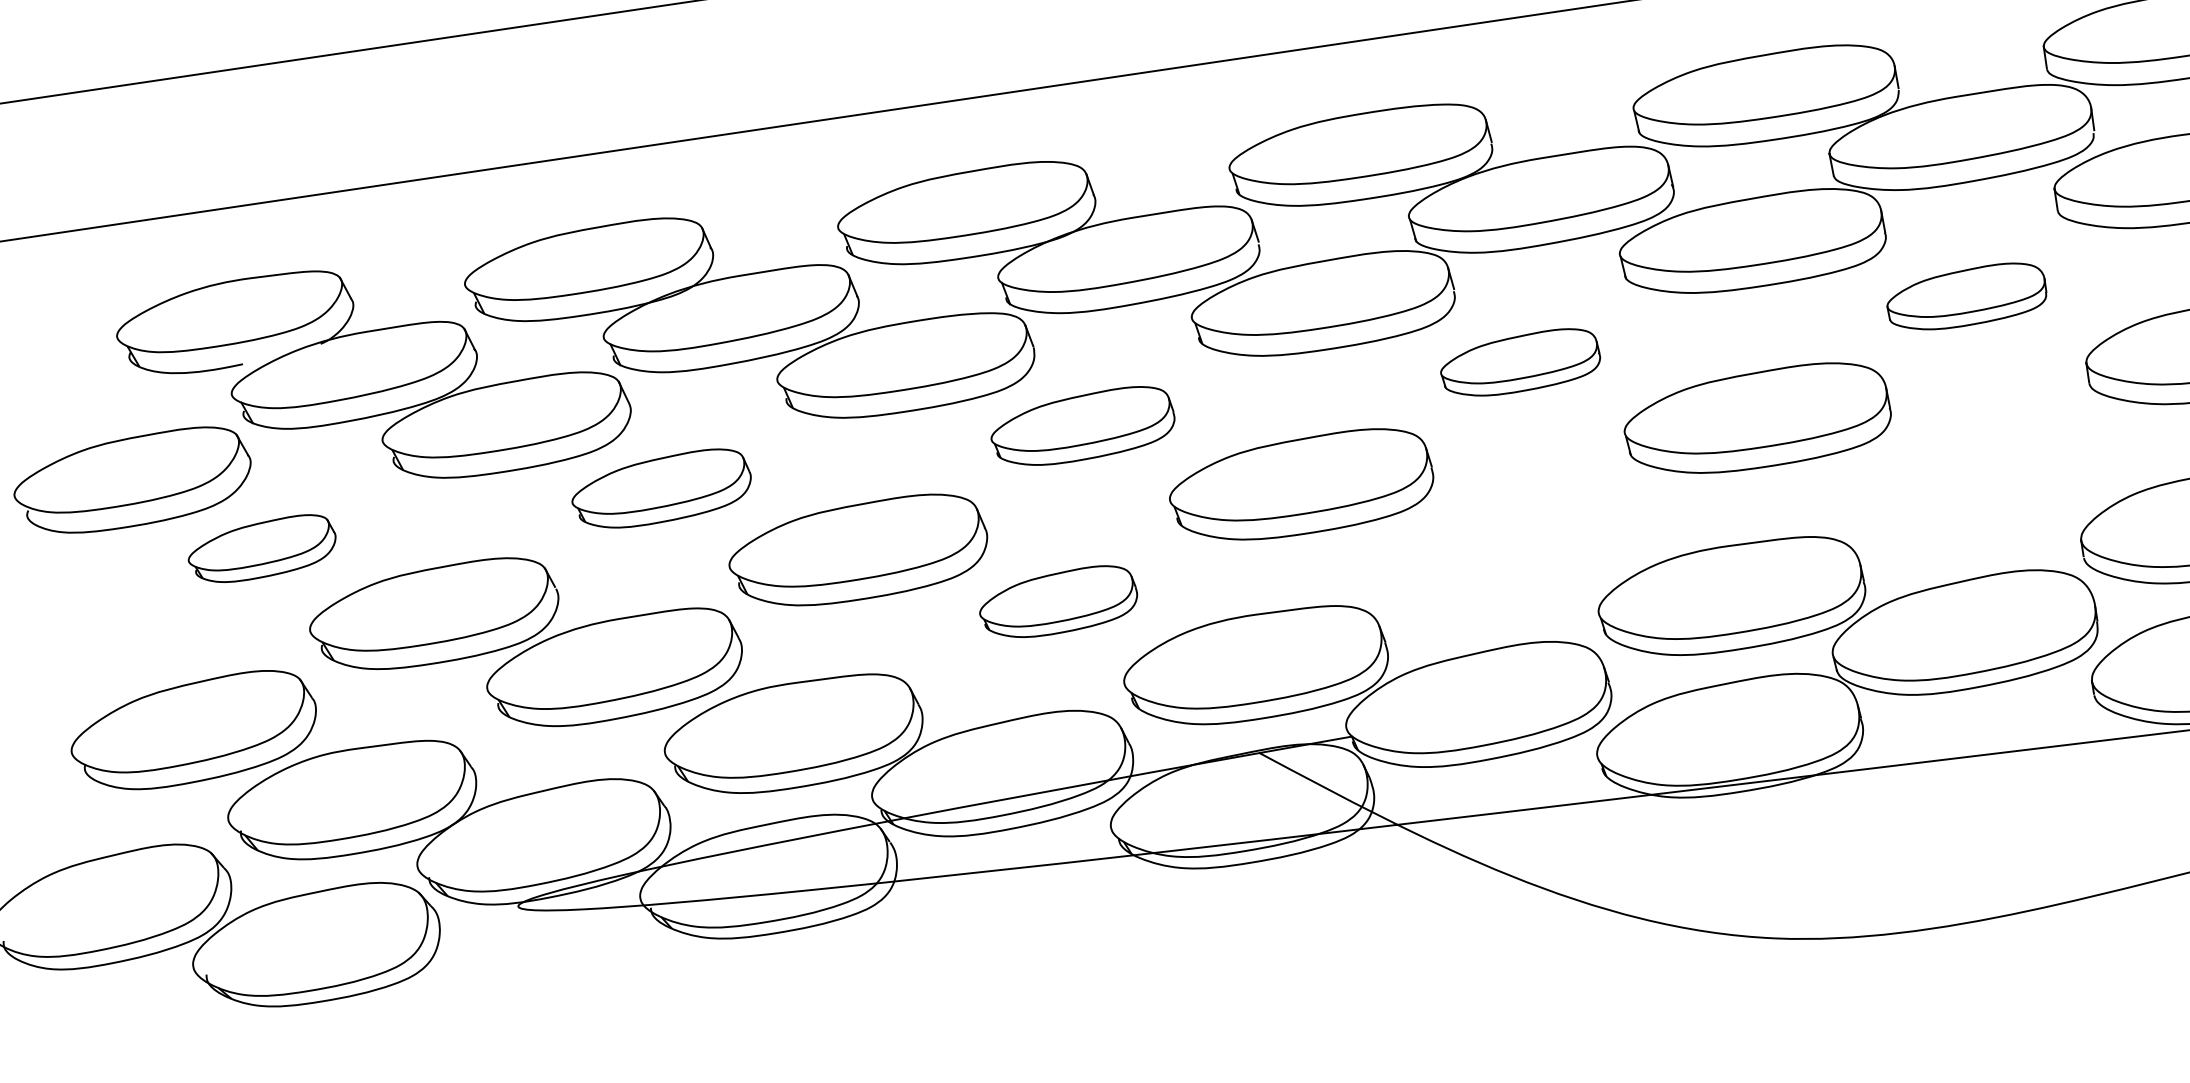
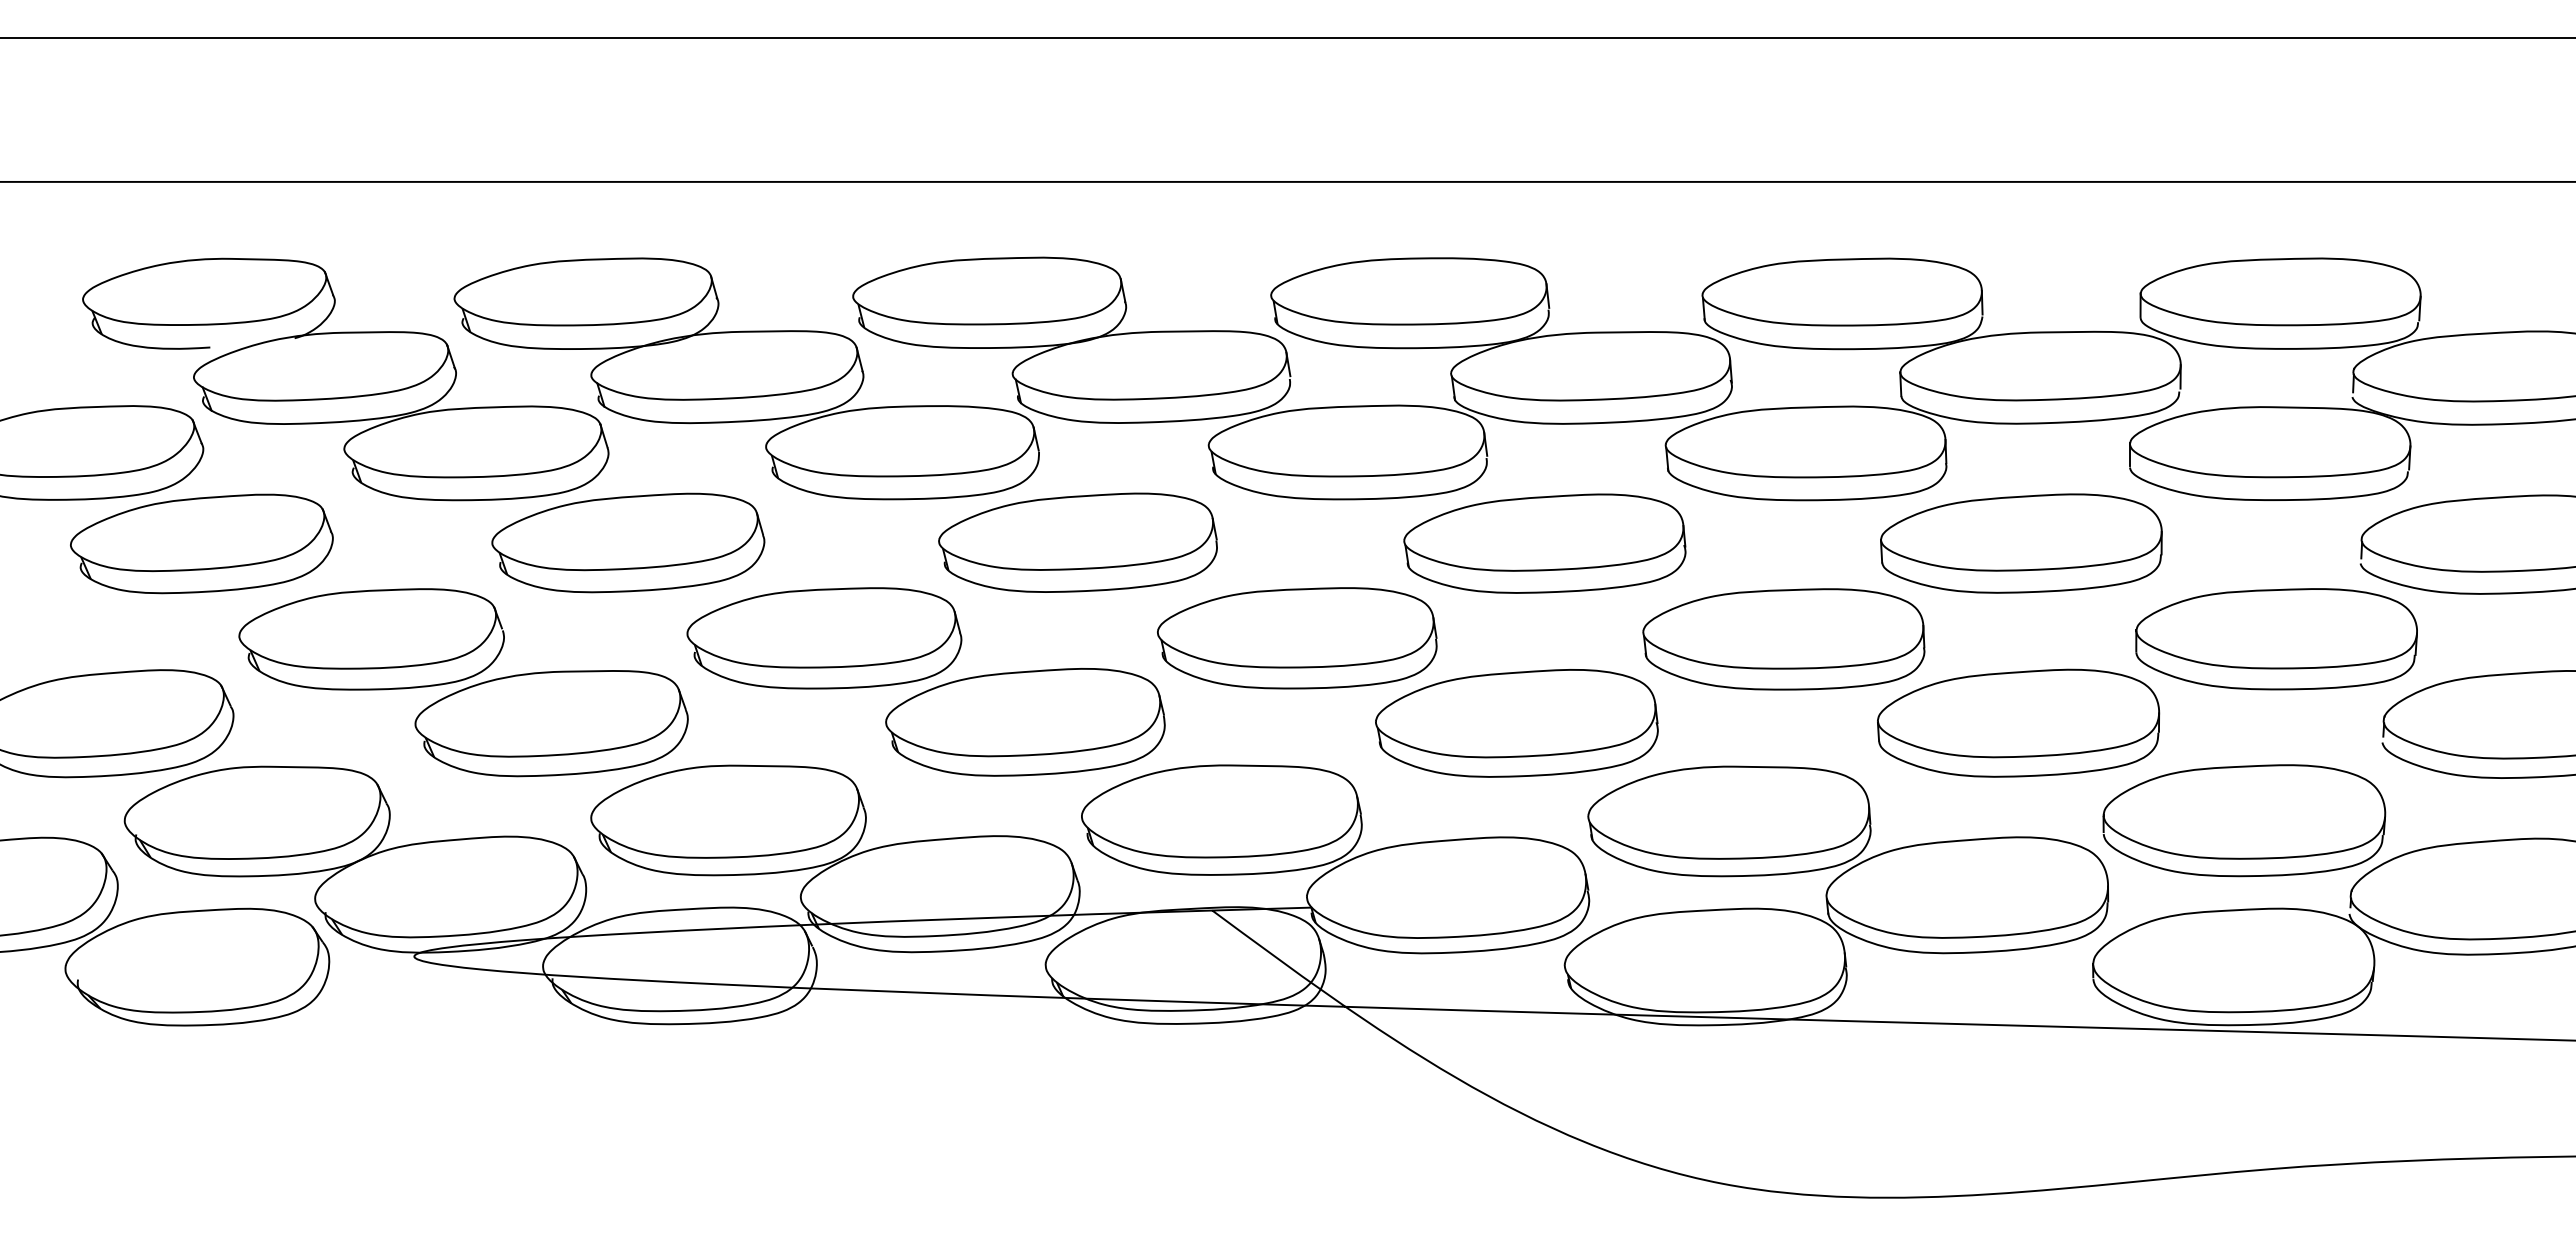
part: (1966, 297) -> (2021, 543), size x1.67
part: (1519, 363) -> (1544, 543), size x1.67
part: (1082, 426) -> (1077, 542), size x1.43
part: (1988, 465) -> (2018, 722), added
part: (661, 489) -> (628, 542), size x1.43
part: (1518, 535) -> (1516, 723), added
part: (261, 549) -> (201, 543), size x1.67
part: (1058, 602) -> (1025, 722), size x1.67

